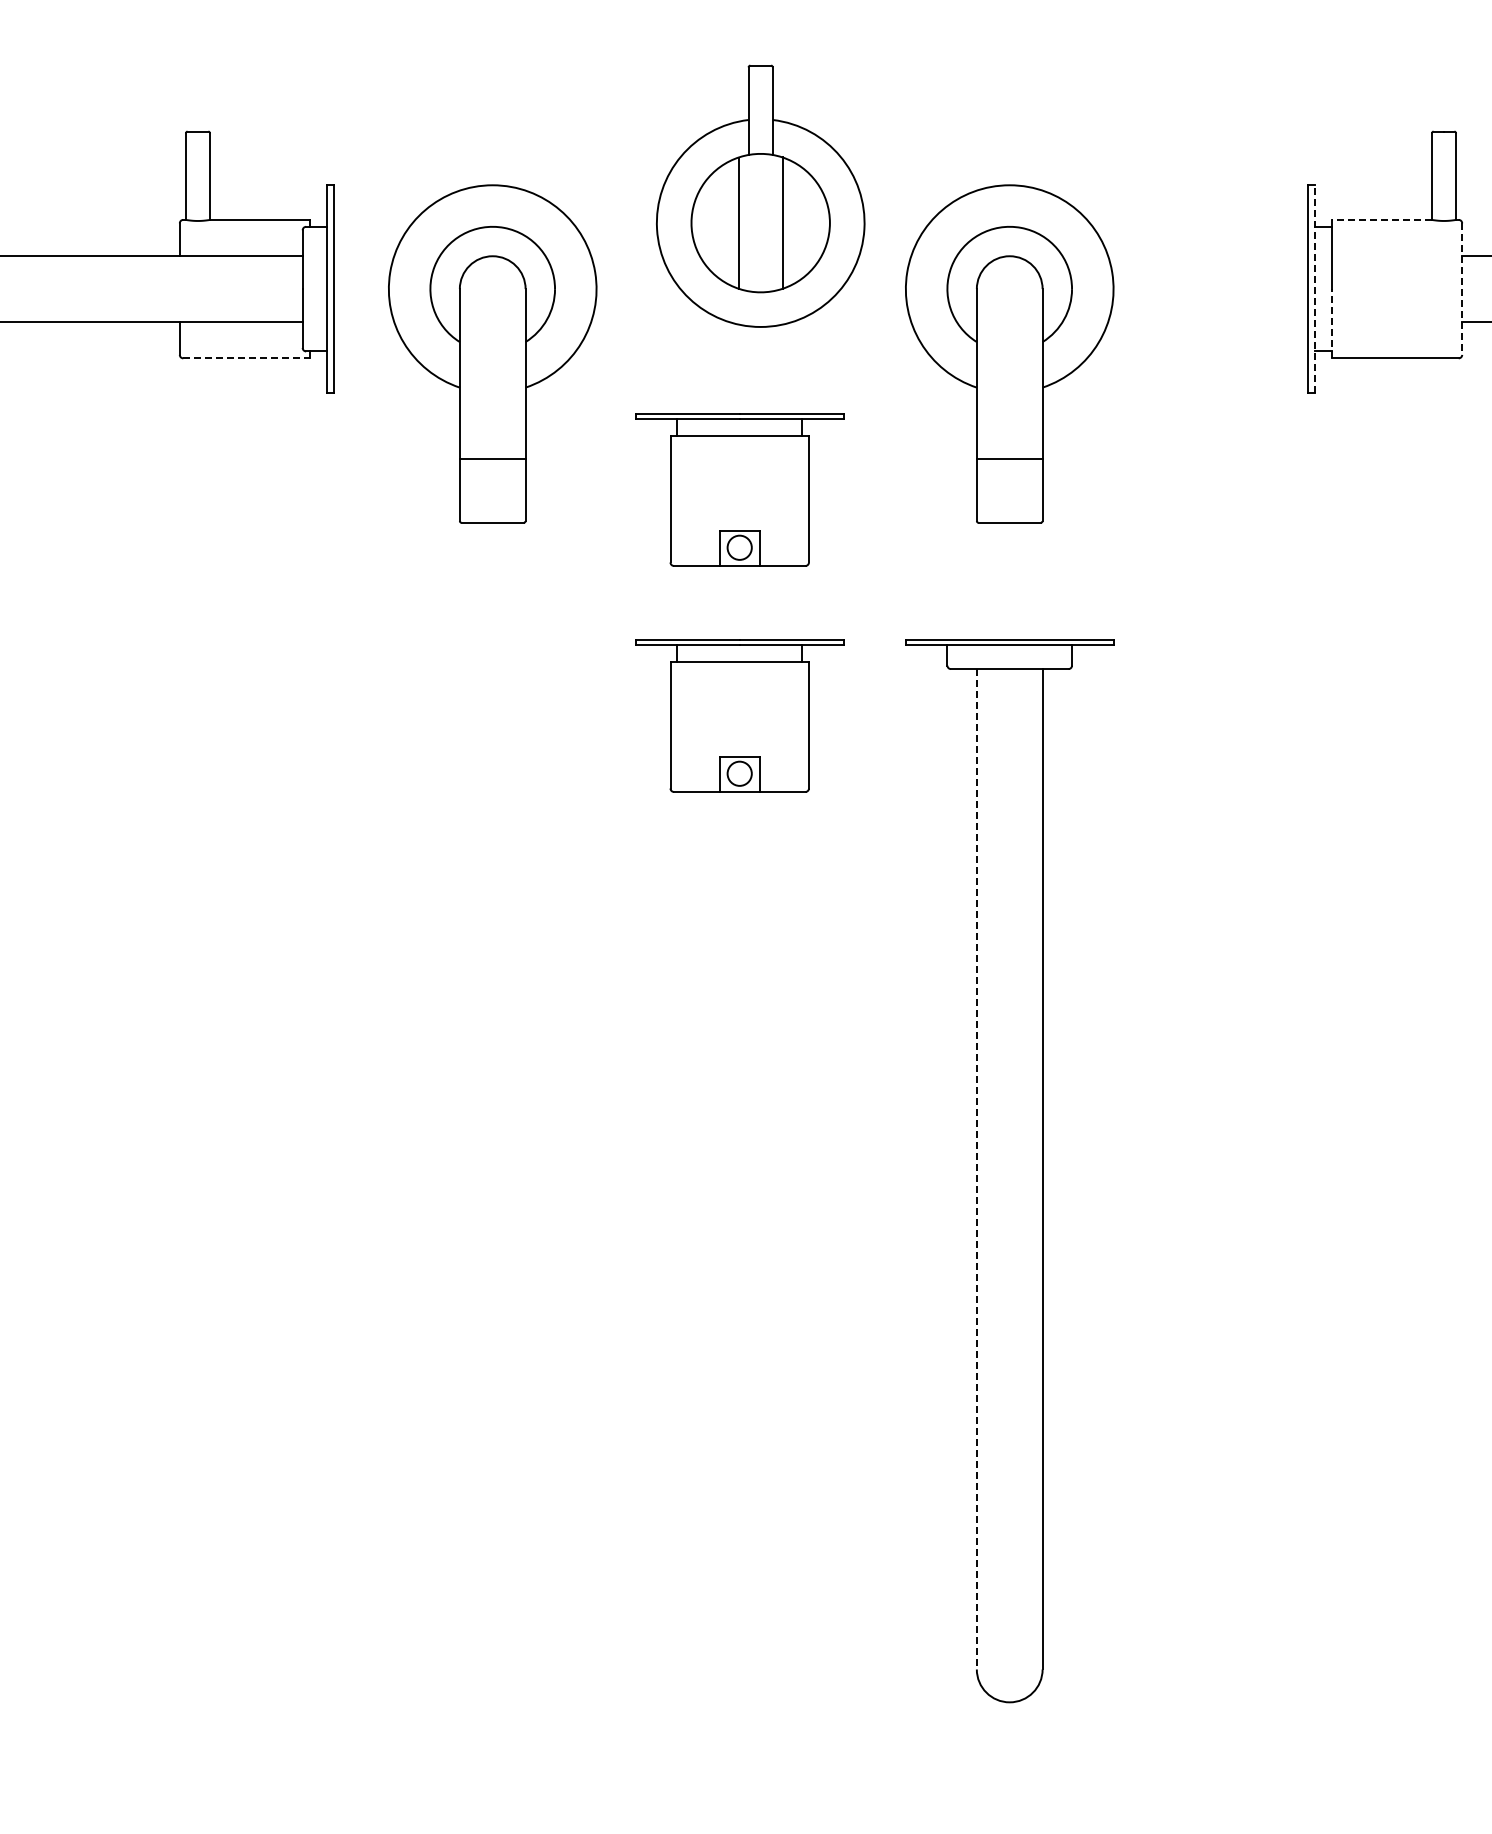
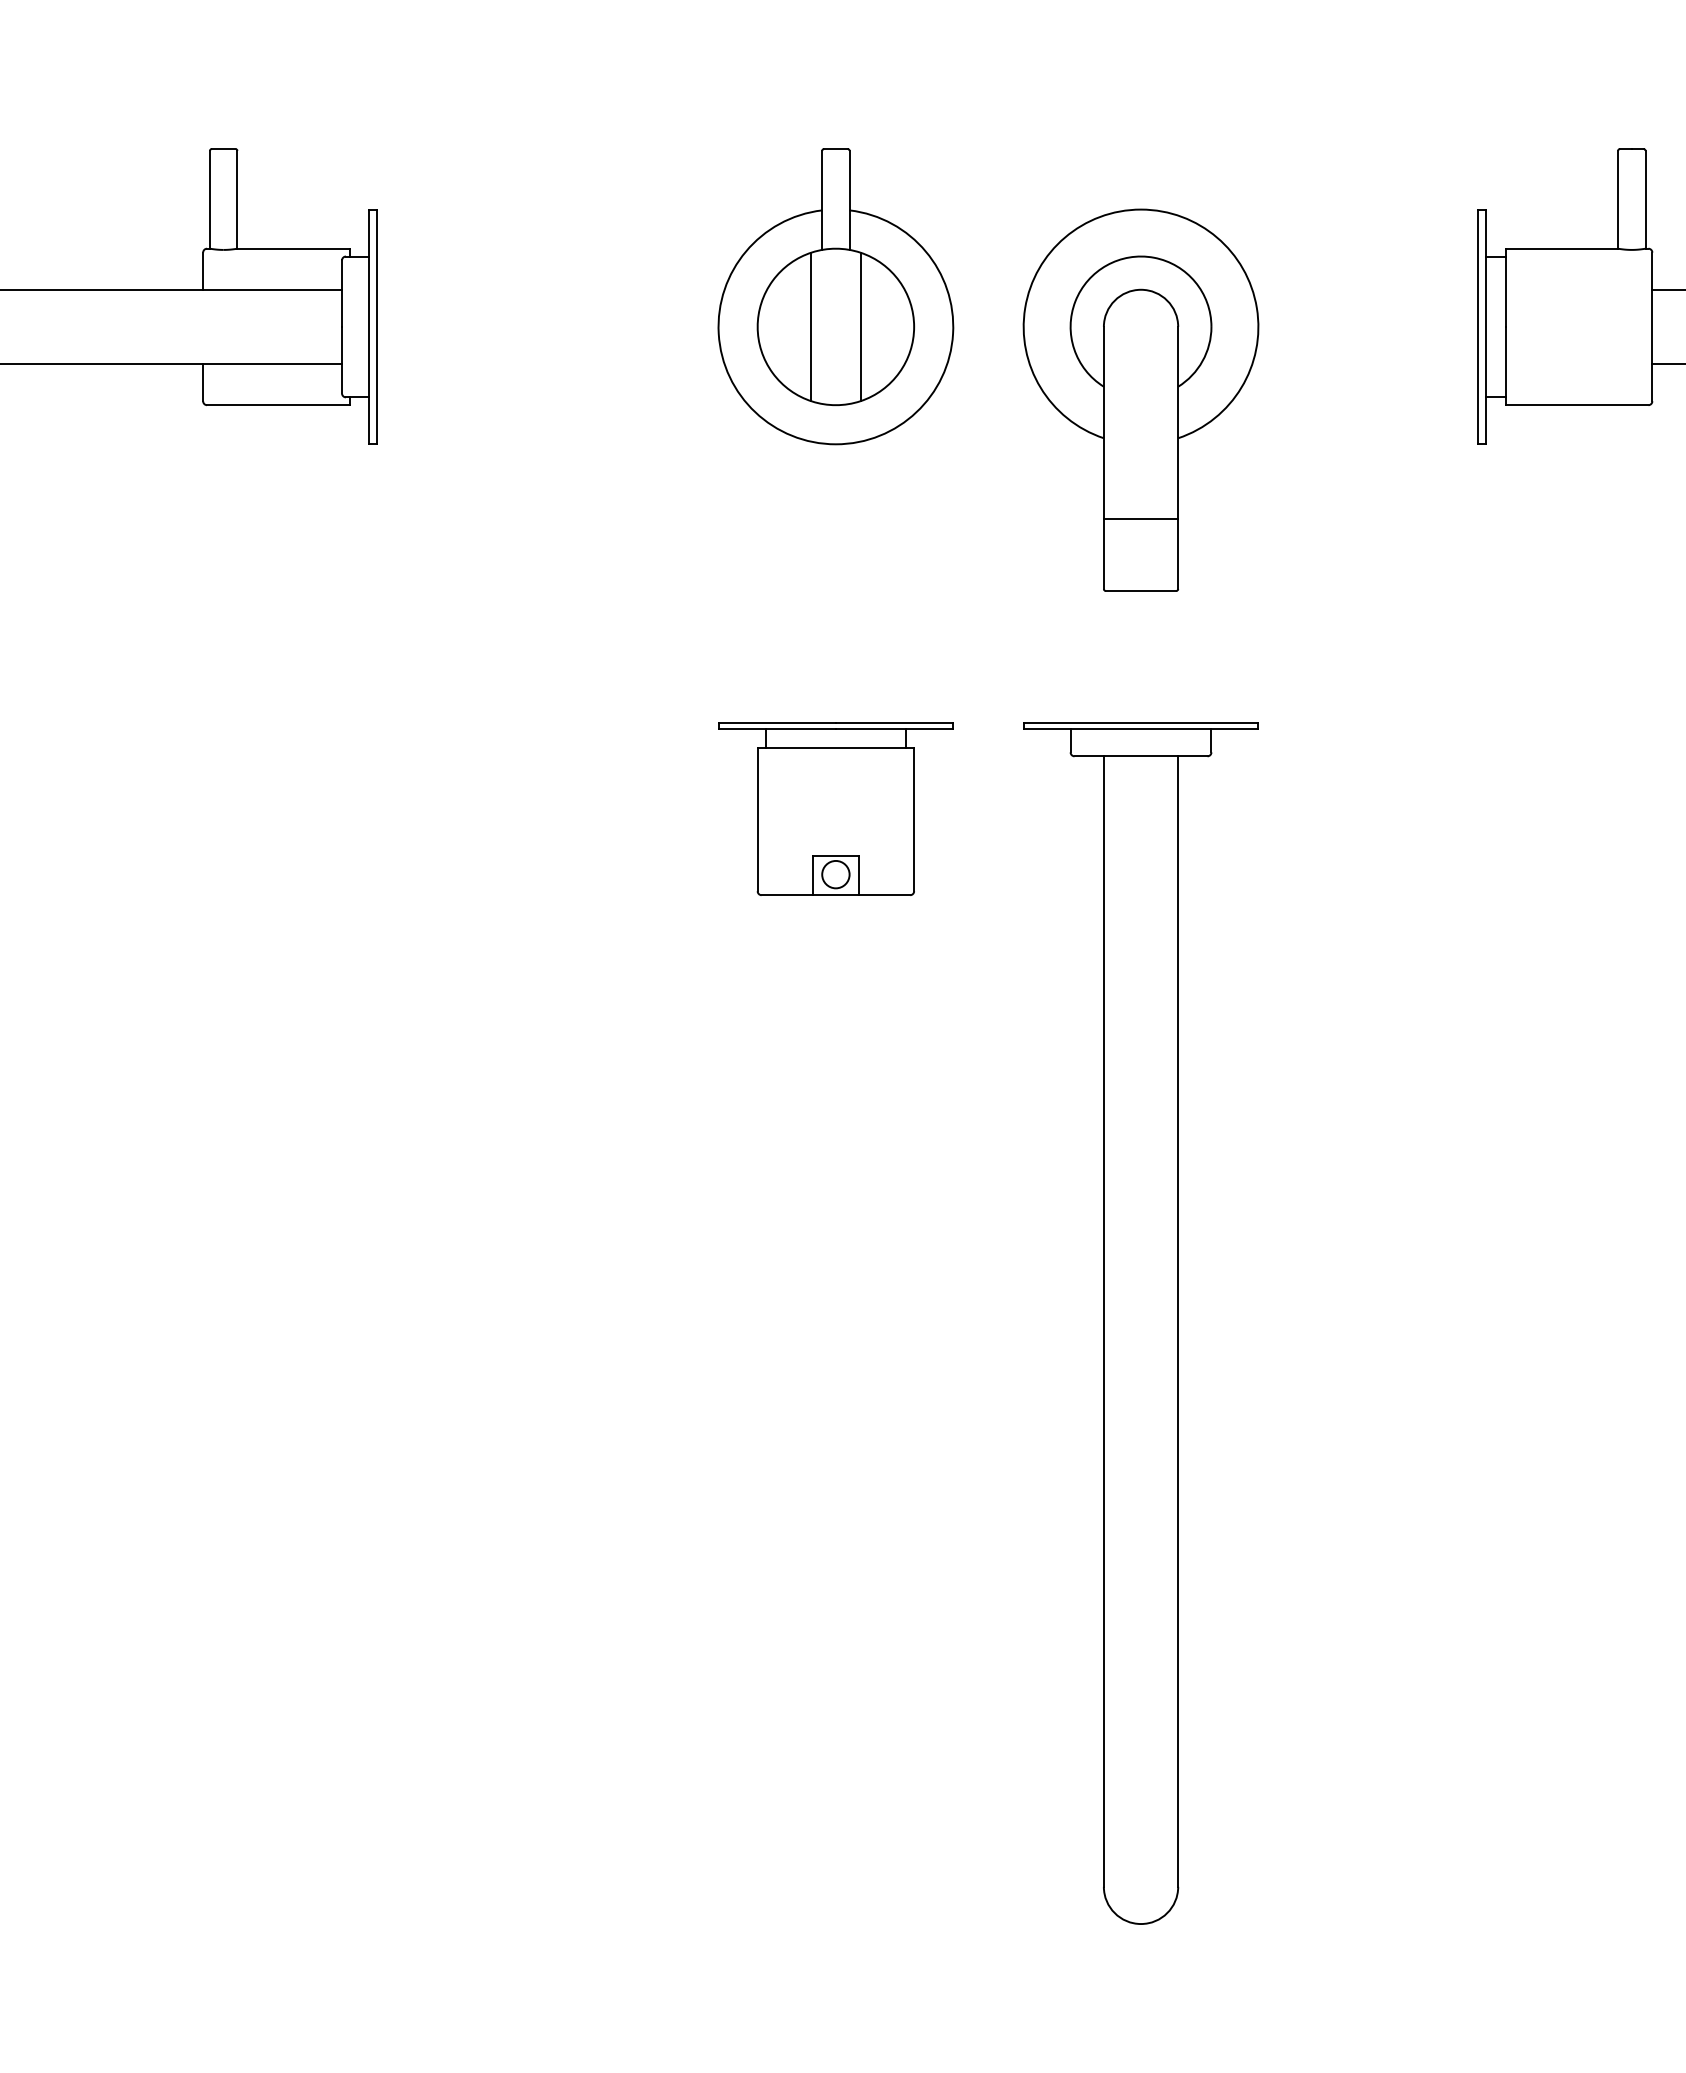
part: (760, 195) -> (835, 295), moved
line: (1382, 219) -> (1562, 248), dashed -> solid
line: (1315, 289) -> (1486, 327), dashed -> solid
line: (1462, 289) -> (1652, 327), dashed -> solid
line: (1332, 323) -> (1505, 365), dashed -> solid
part: (492, 353) -> (556, 399), removed
line: (246, 358) -> (278, 405), dashed -> solid
part: (739, 489) -> (835, 553), removed
line: (976, 1169) -> (1103, 1321), dashed -> solid

